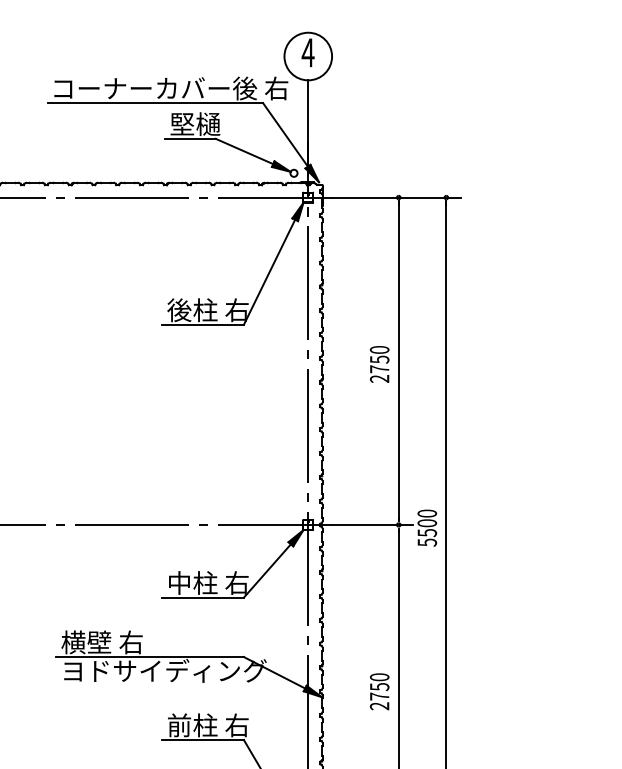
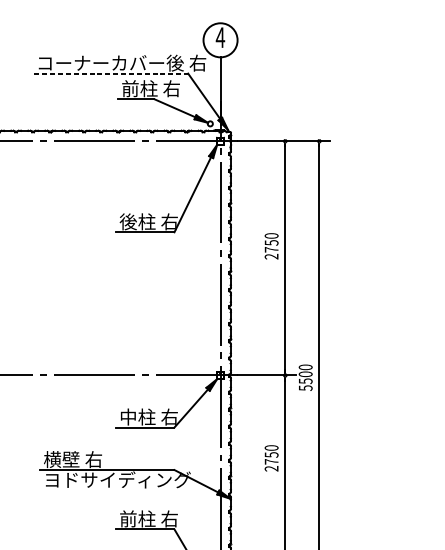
line: (156, 103) -> (111, 73), solid -> dashed
text: (210, 124) -> (150, 88), 堅樋 -> 前柱 右
text: (379, 364) -> (271, 246), moved
text: (379, 691) -> (271, 458), moved

